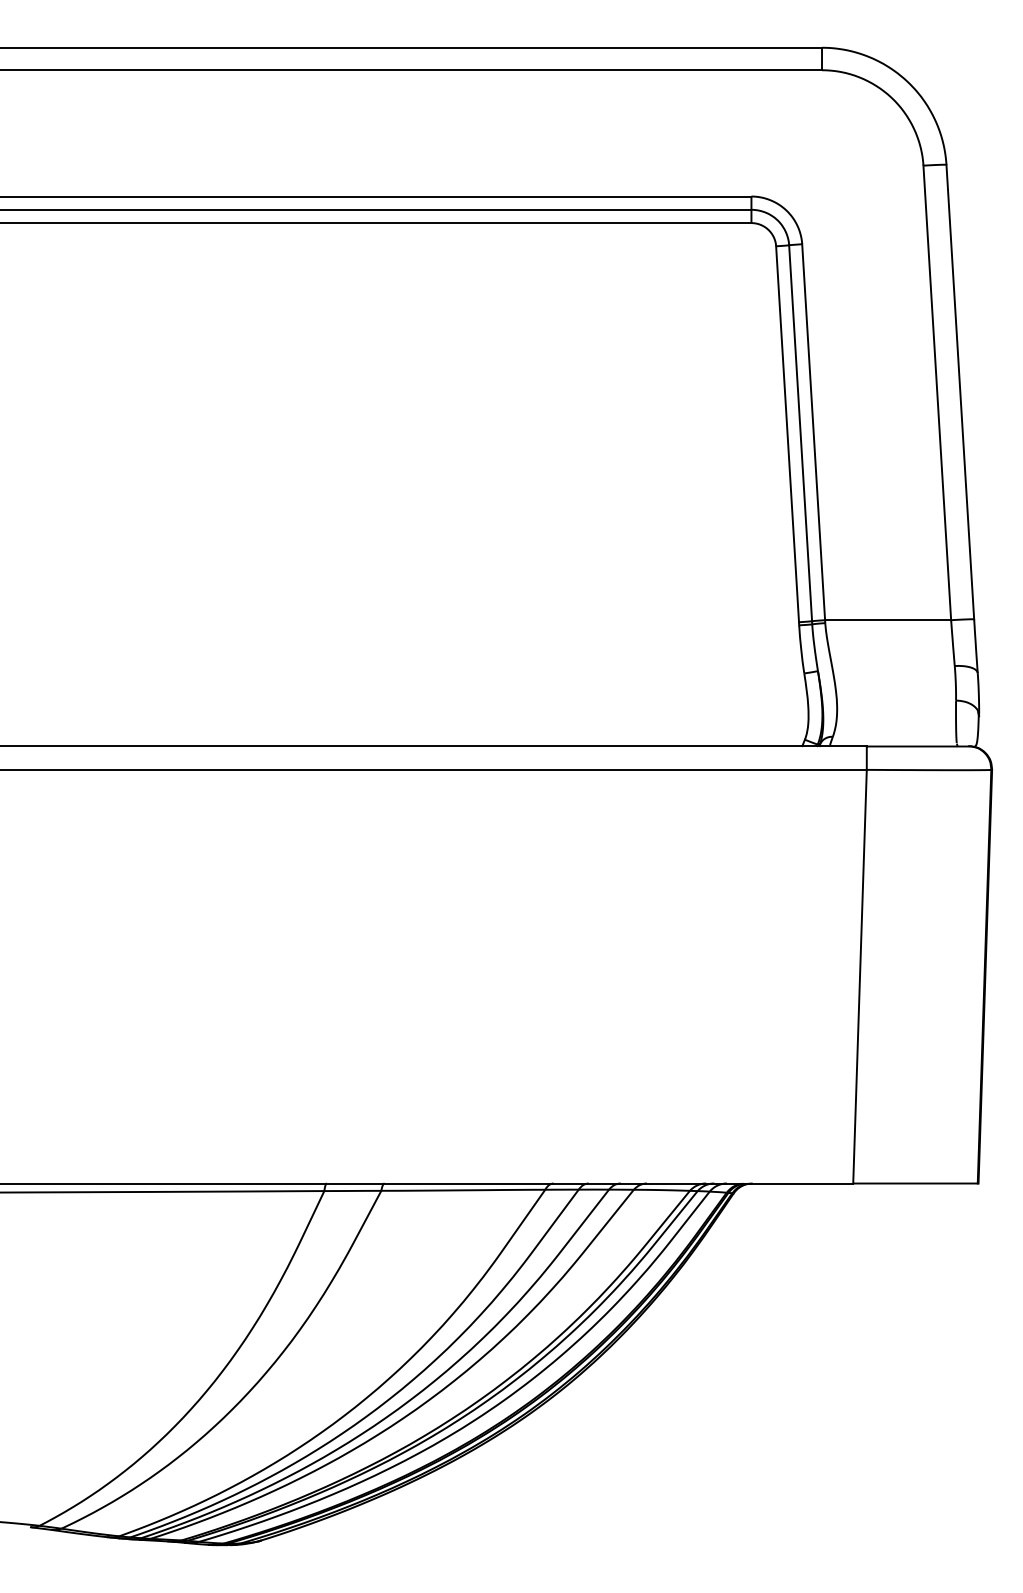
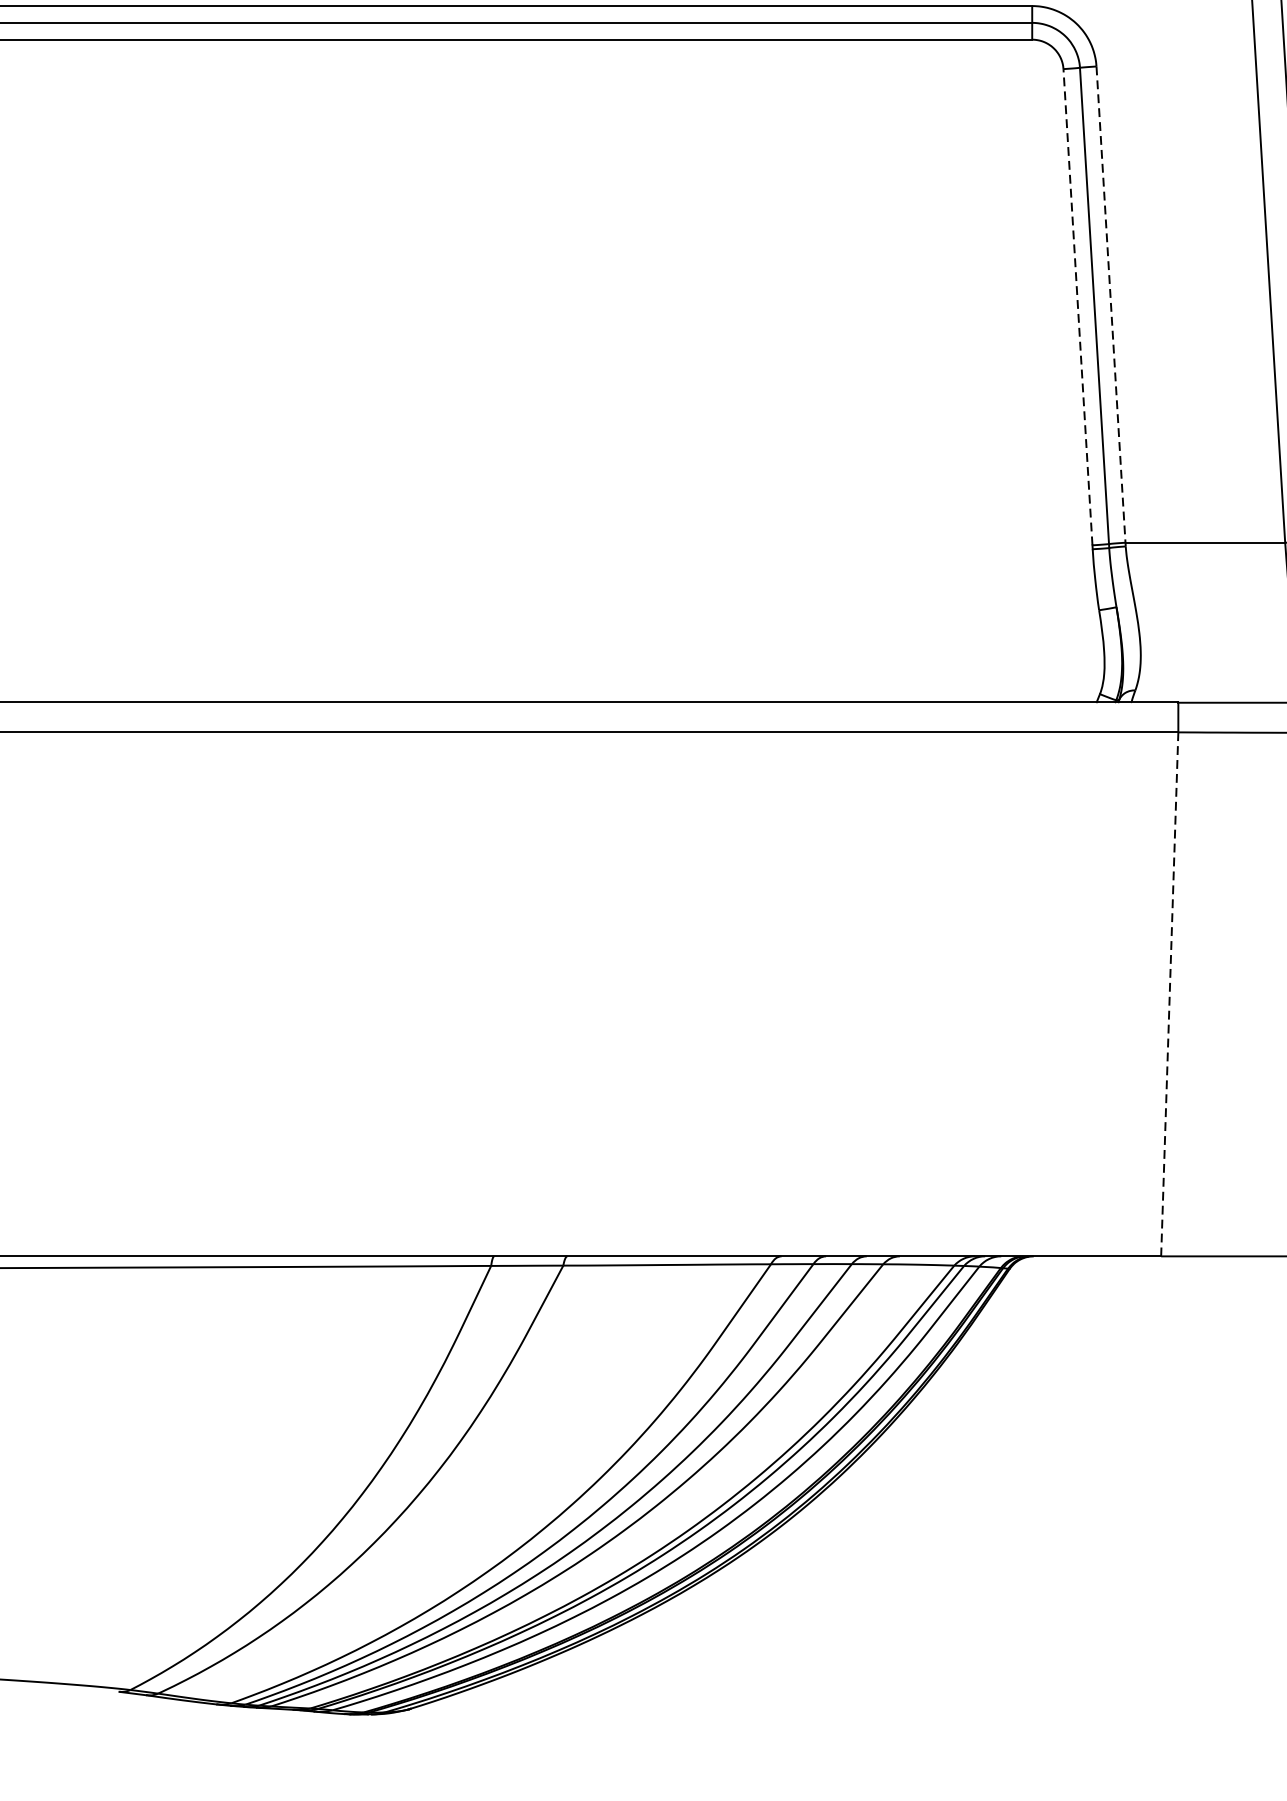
line: (813, 432) -> (1110, 304), solid -> dashed
line: (787, 433) -> (1077, 306), solid -> dashed
line: (860, 976) -> (1170, 994), solid -> dashed

